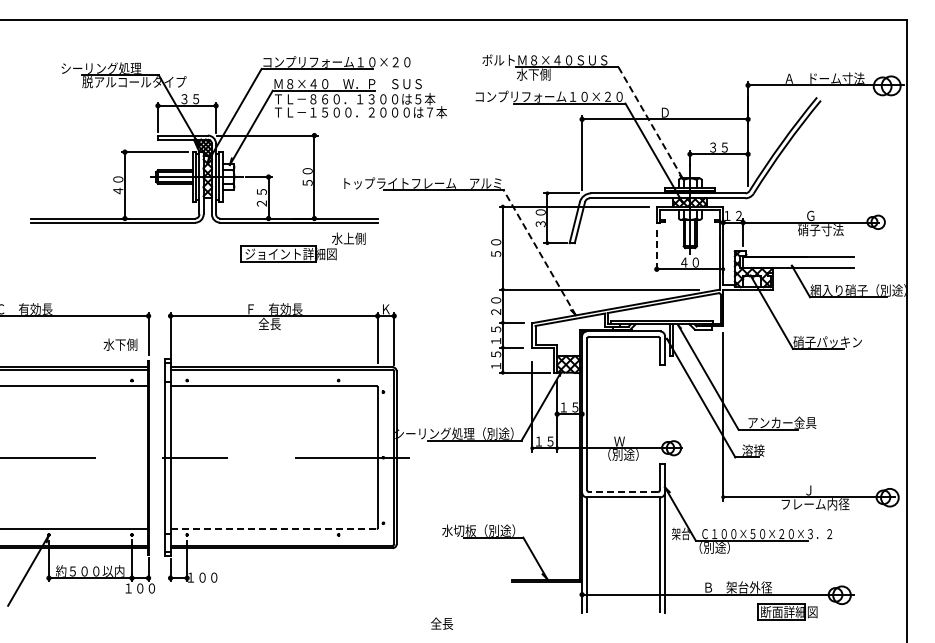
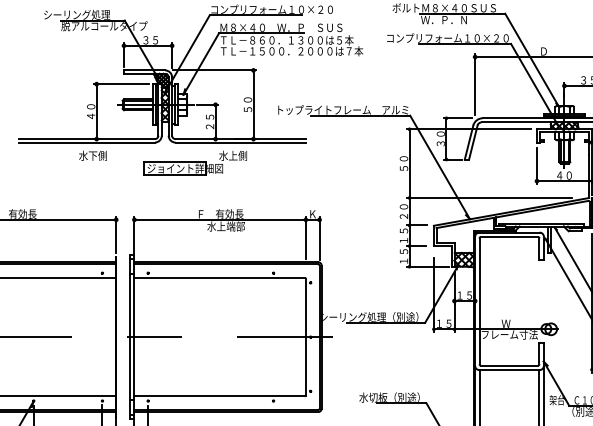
text: (544, 74) -> (444, 19), 水下側 -> Ｗ．Ｐ．Ｎ
line: (650, 122) -> (531, 59), dashed -> solid
part: (302, 247) -> (194, 163), moved
line: (656, 251) -> (536, 166), dashed -> solid
line: (539, 252) -> (439, 167), dashed -> solid
text: (281, 323) -> (226, 226), 全長 -> 水上端部
text: (120, 344) -> (92, 155), moved
text: (623, 454) -> (509, 334), （別途） -> フレーム寸法
line: (623, 492) -> (509, 365), dashed -> solid
line: (274, 529) -> (220, 396), dashed -> solid

